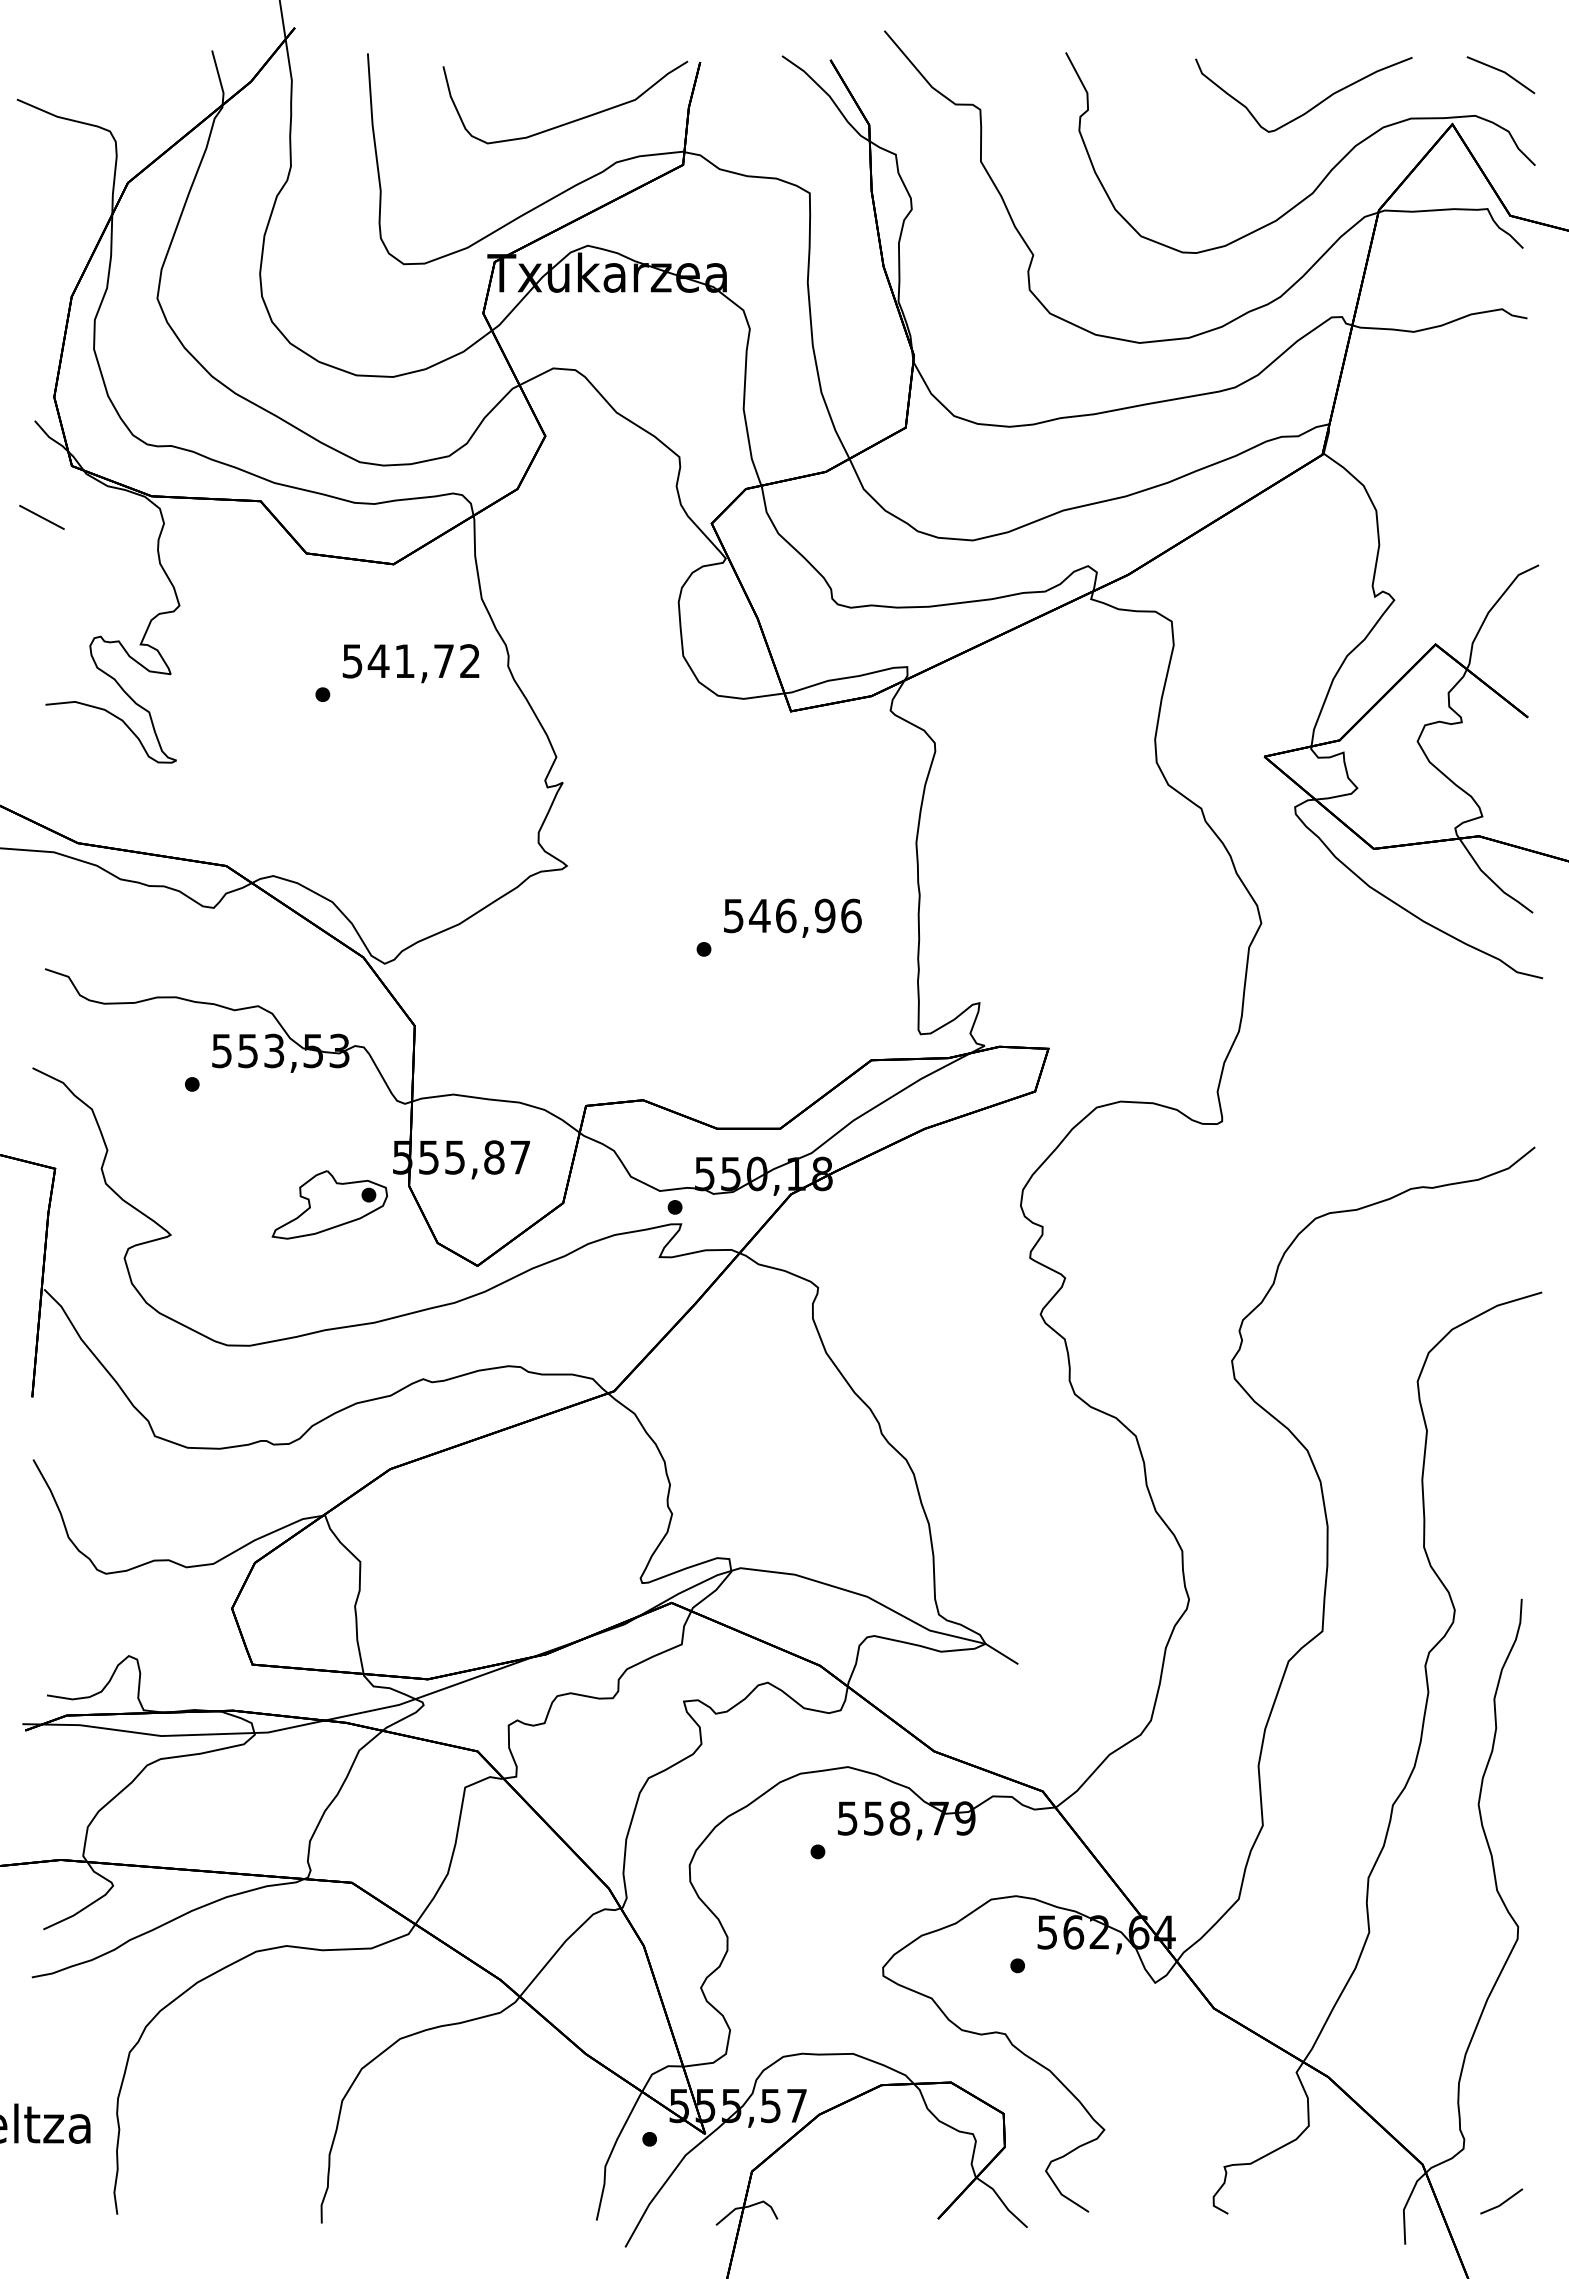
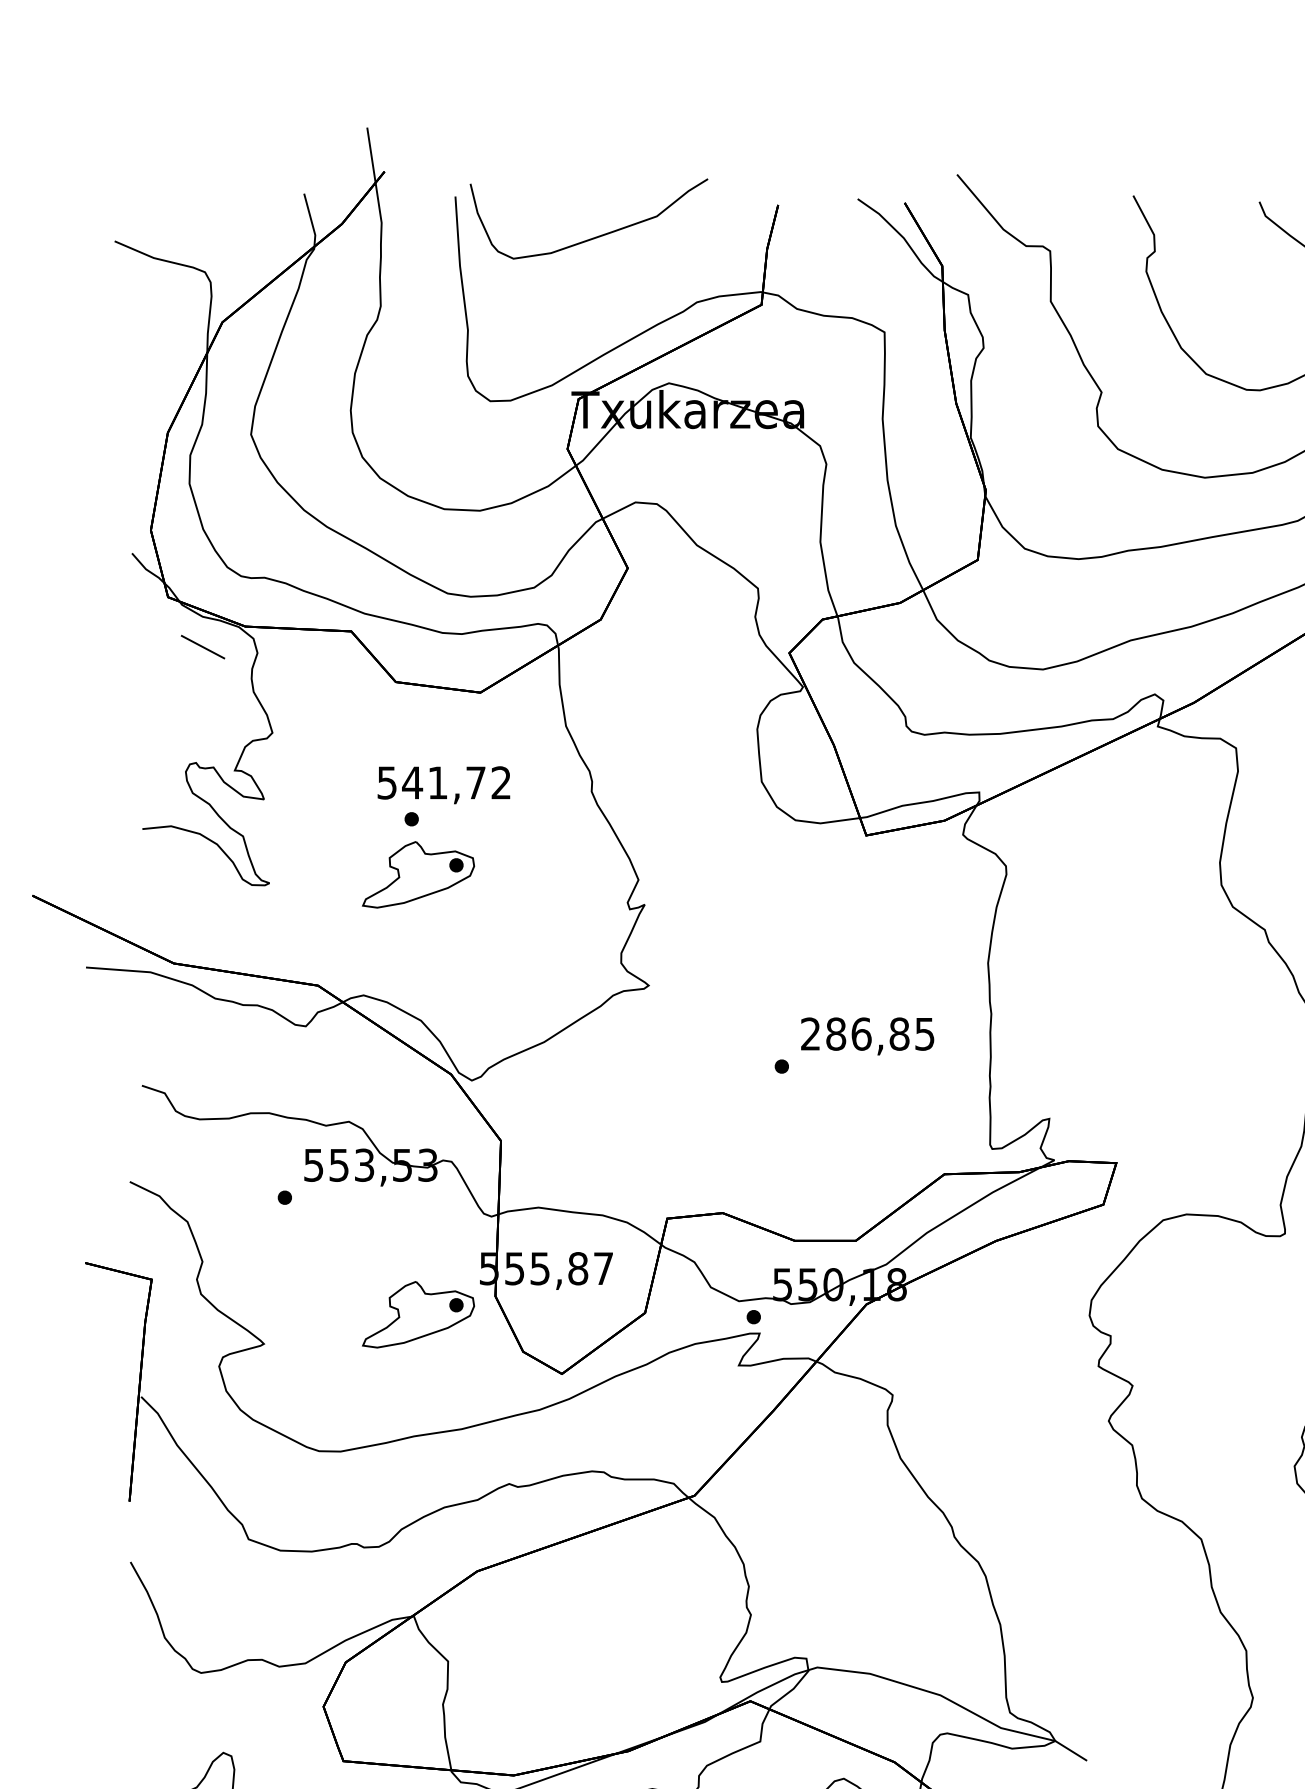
curve: (572, 120) -> (595, 236), moved
line: (41, 517) -> (202, 647), moved
text: (410, 663) -> (443, 785), moved
part: (329, 751) -> (418, 874), added
text: (792, 915) -> (867, 1033), 546,96 -> 286,85

